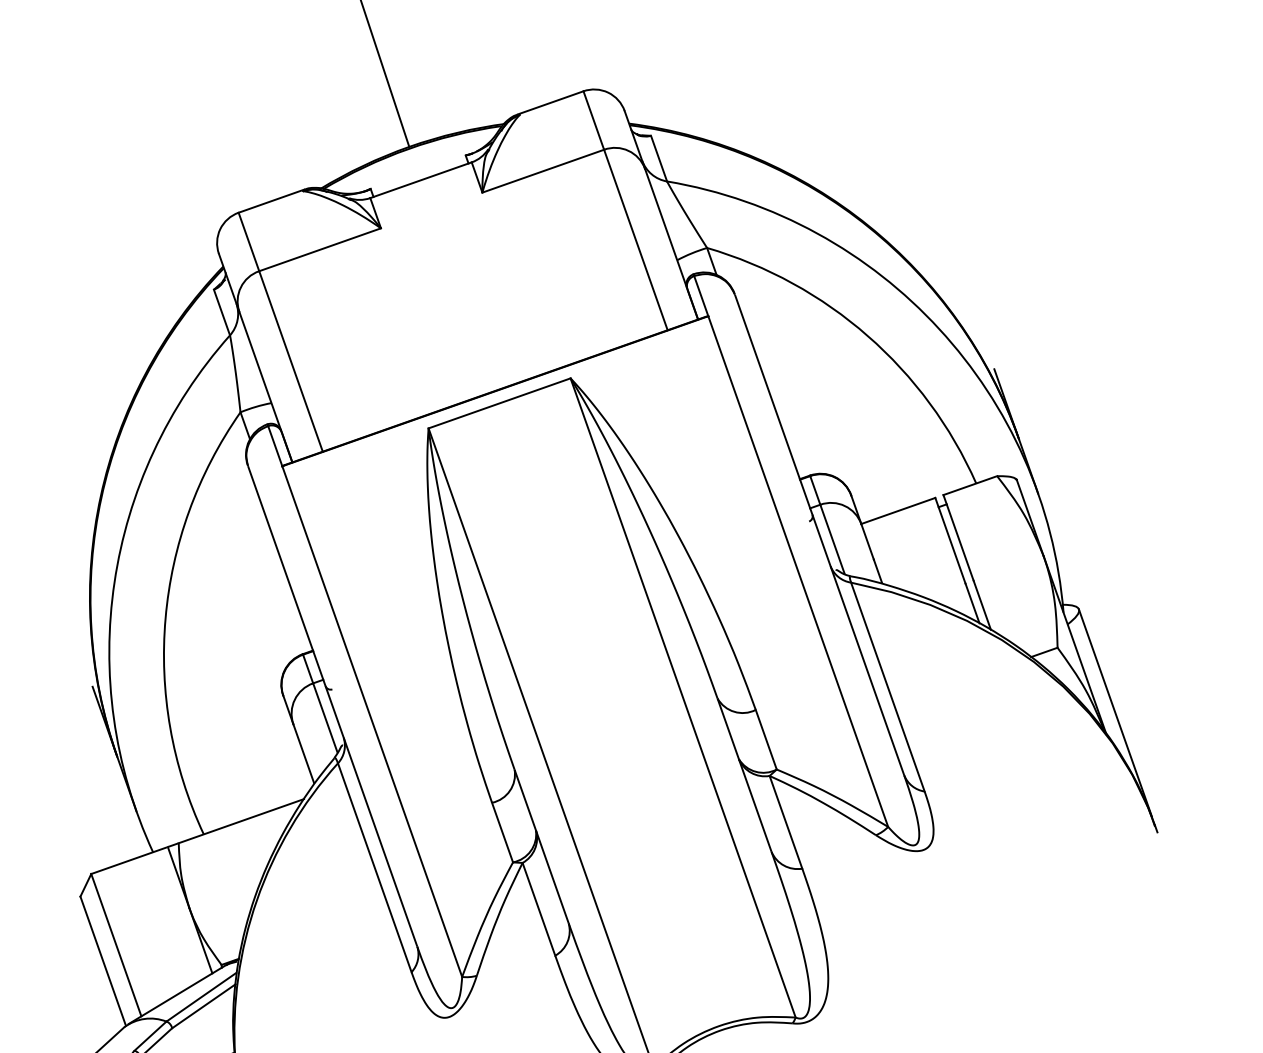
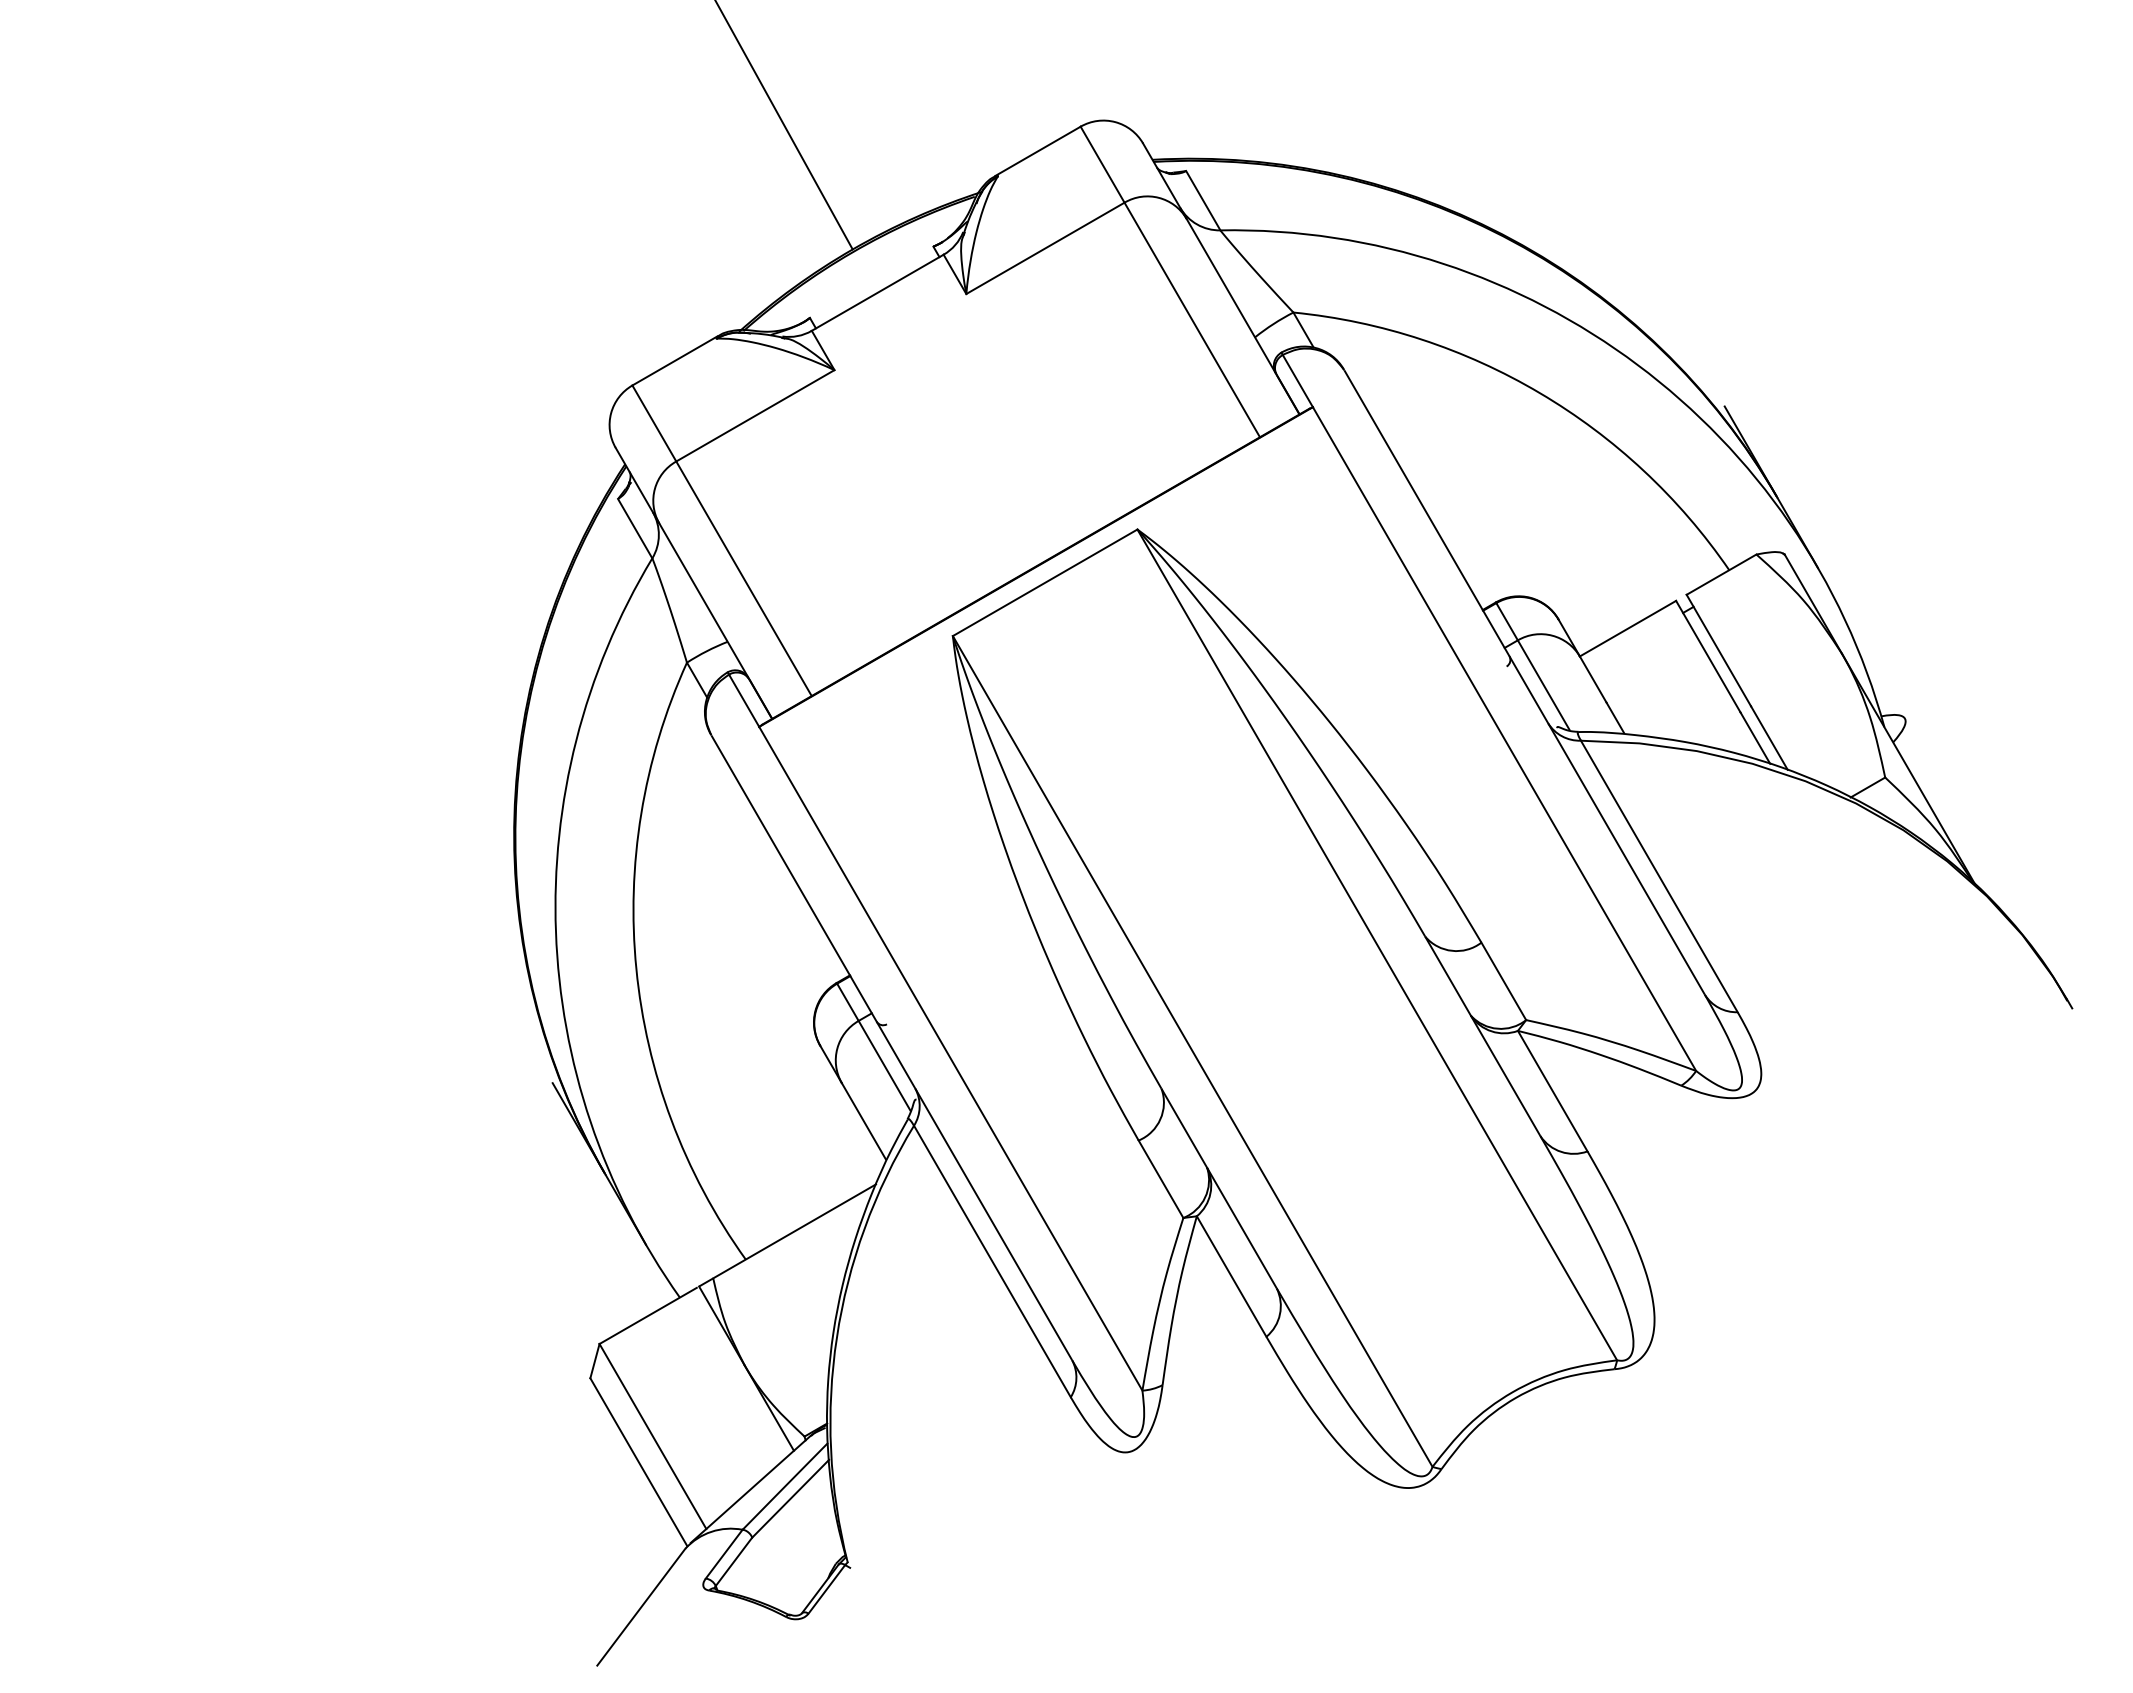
line: (1115, 713) -> (1982, 853), removed

